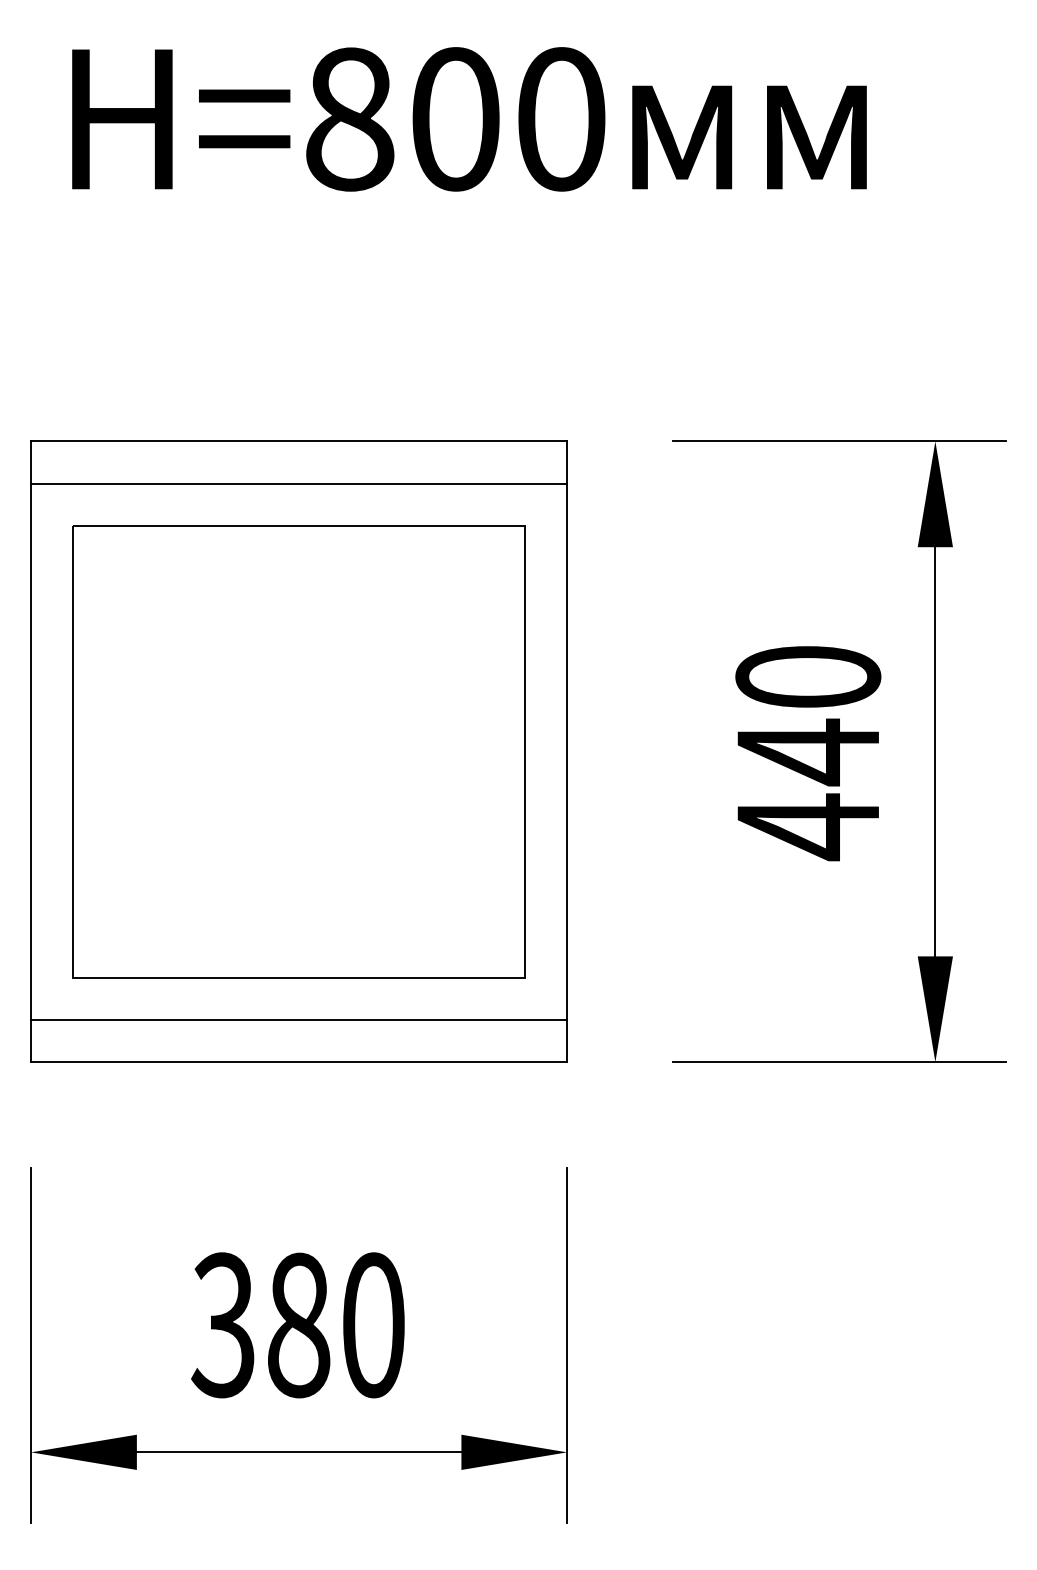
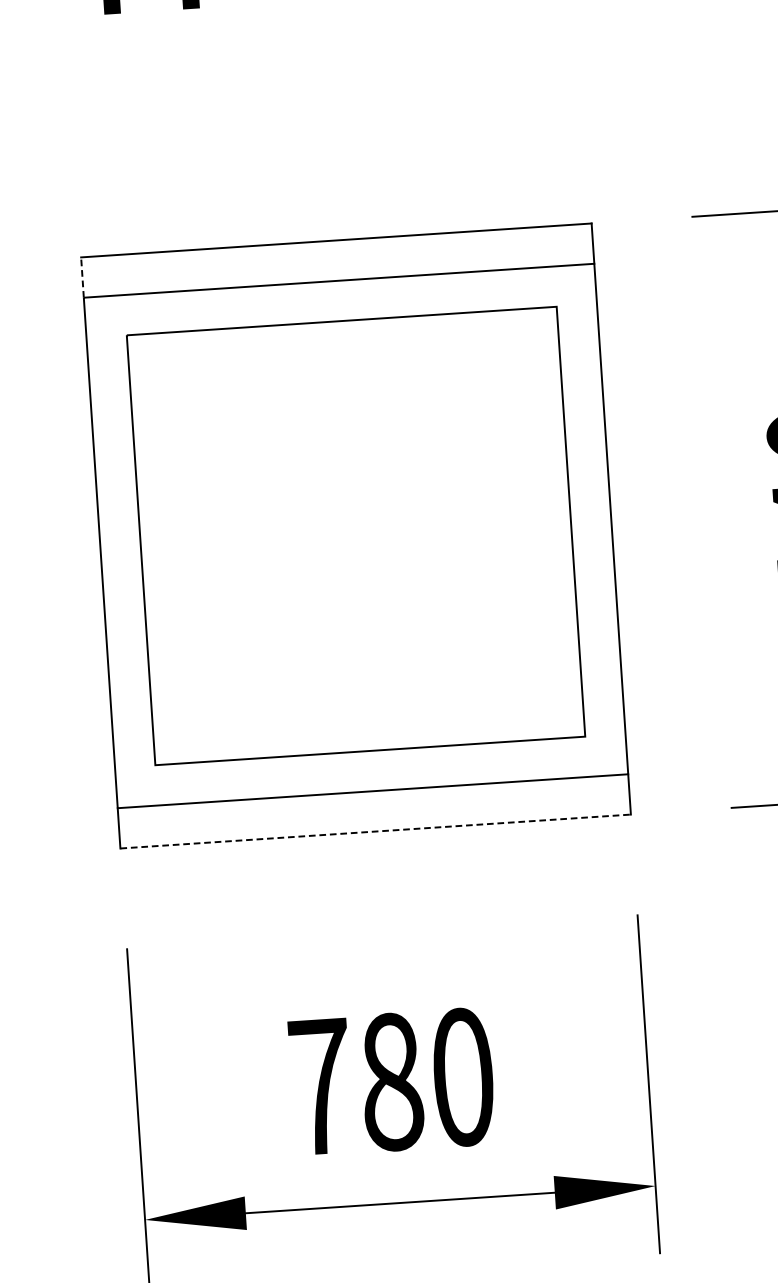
line: (31, 462) -> (82, 277), solid -> dashed
line: (299, 1062) -> (376, 831), solid -> dashed
text: (223, 1325) -> (320, 1087), 380 -> 780

